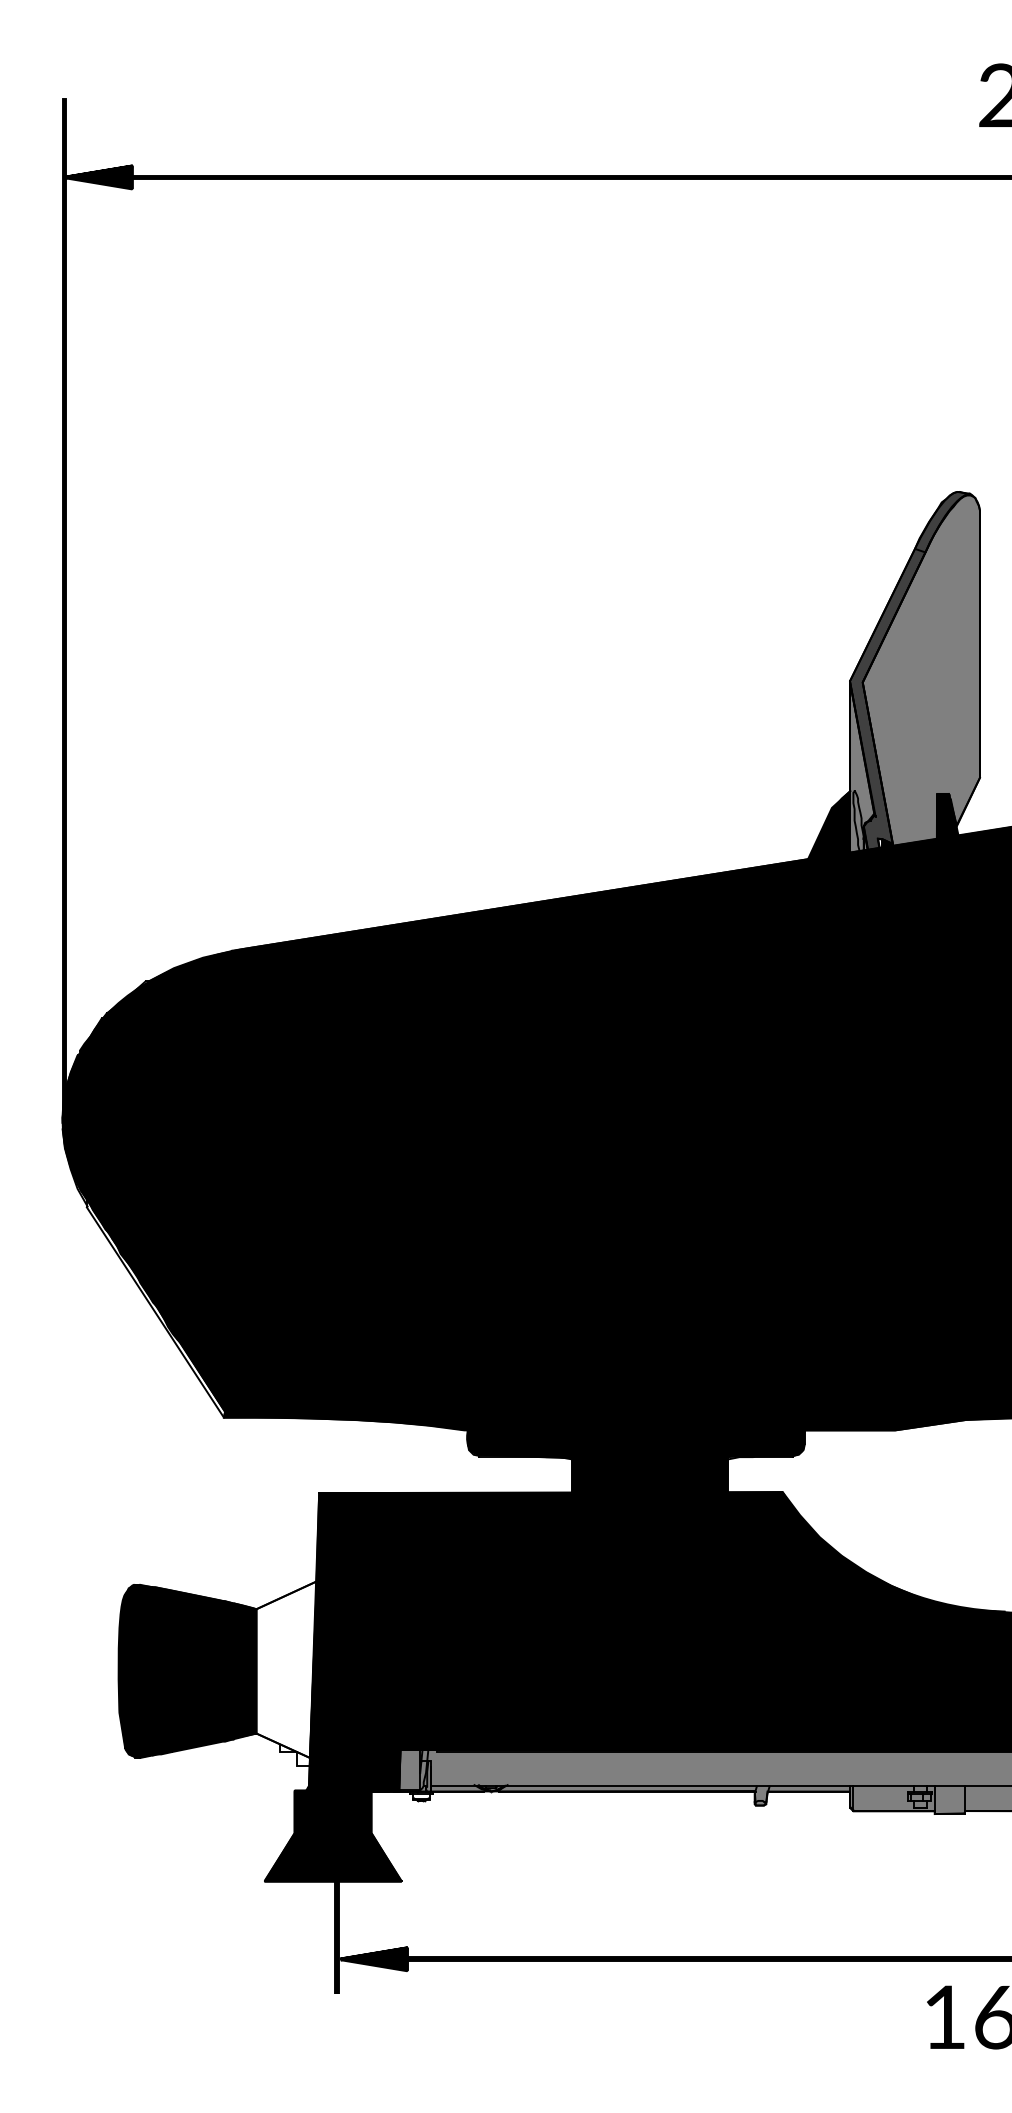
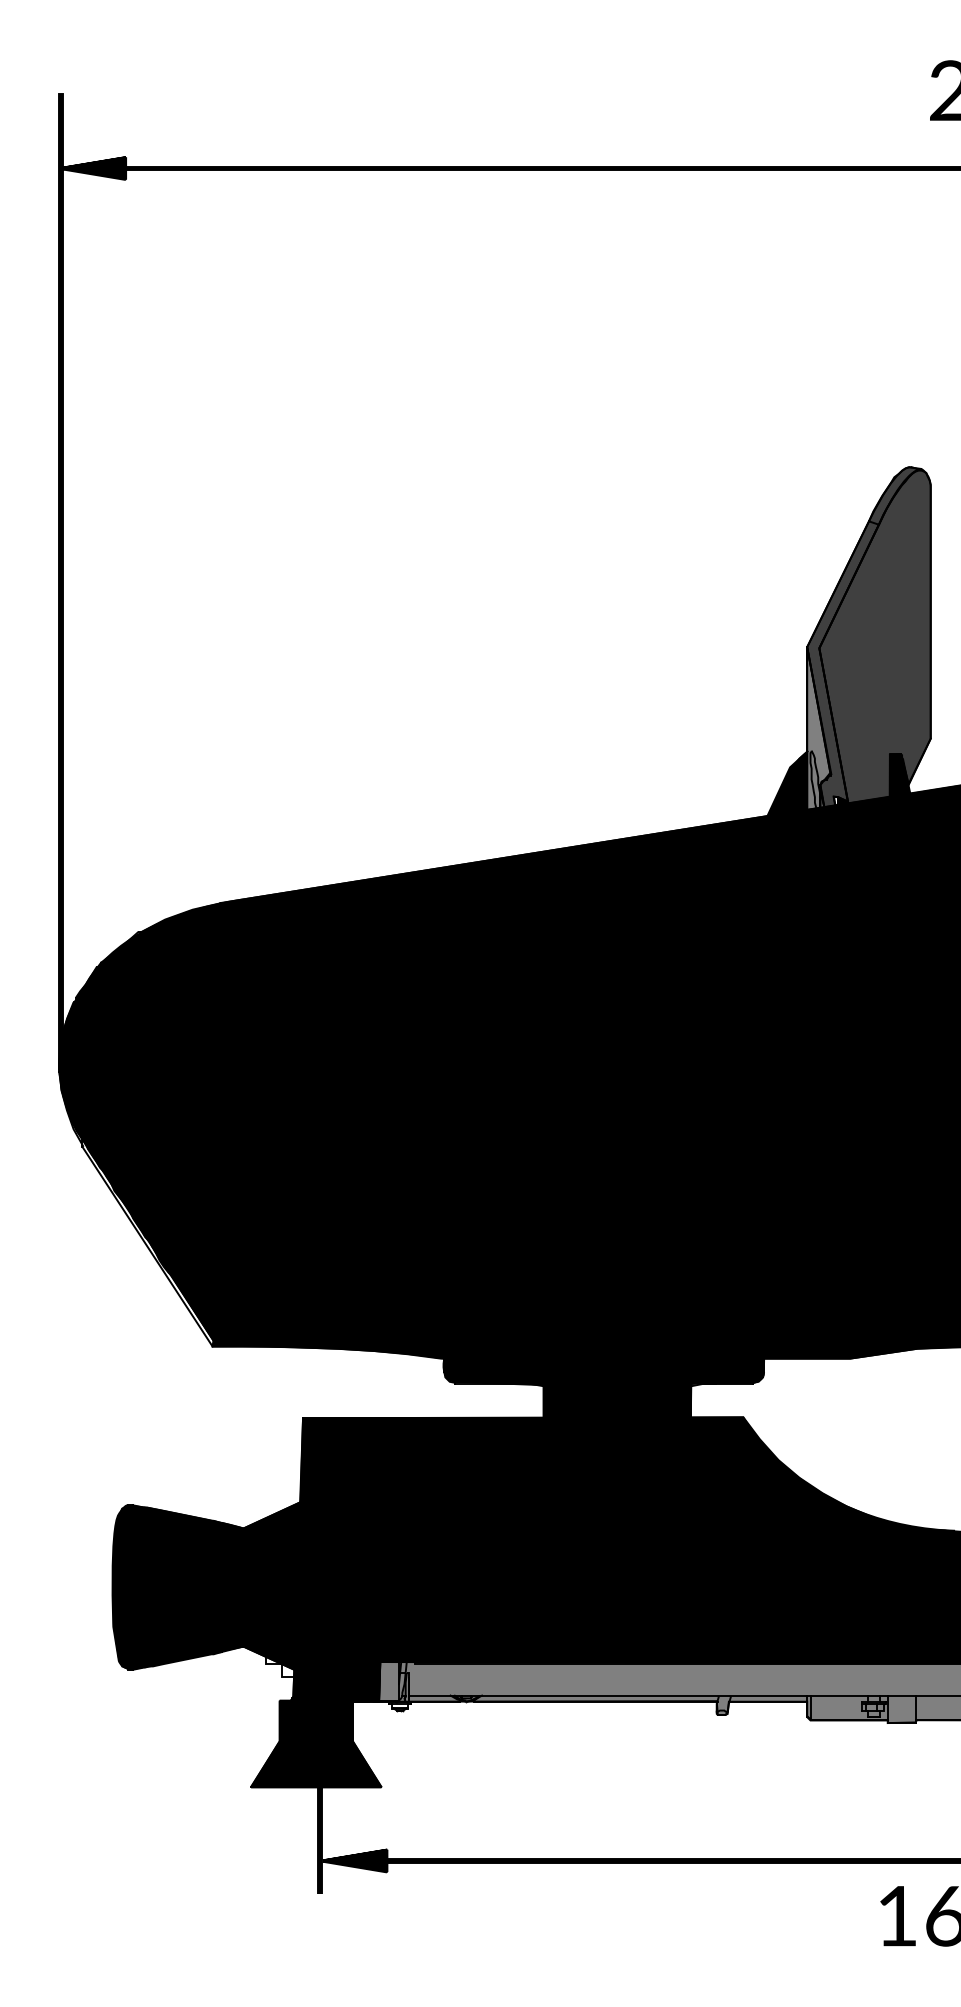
fill: (920, 719) -> (874, 683), added
fill: (285, 1669) -> (271, 1585), added

